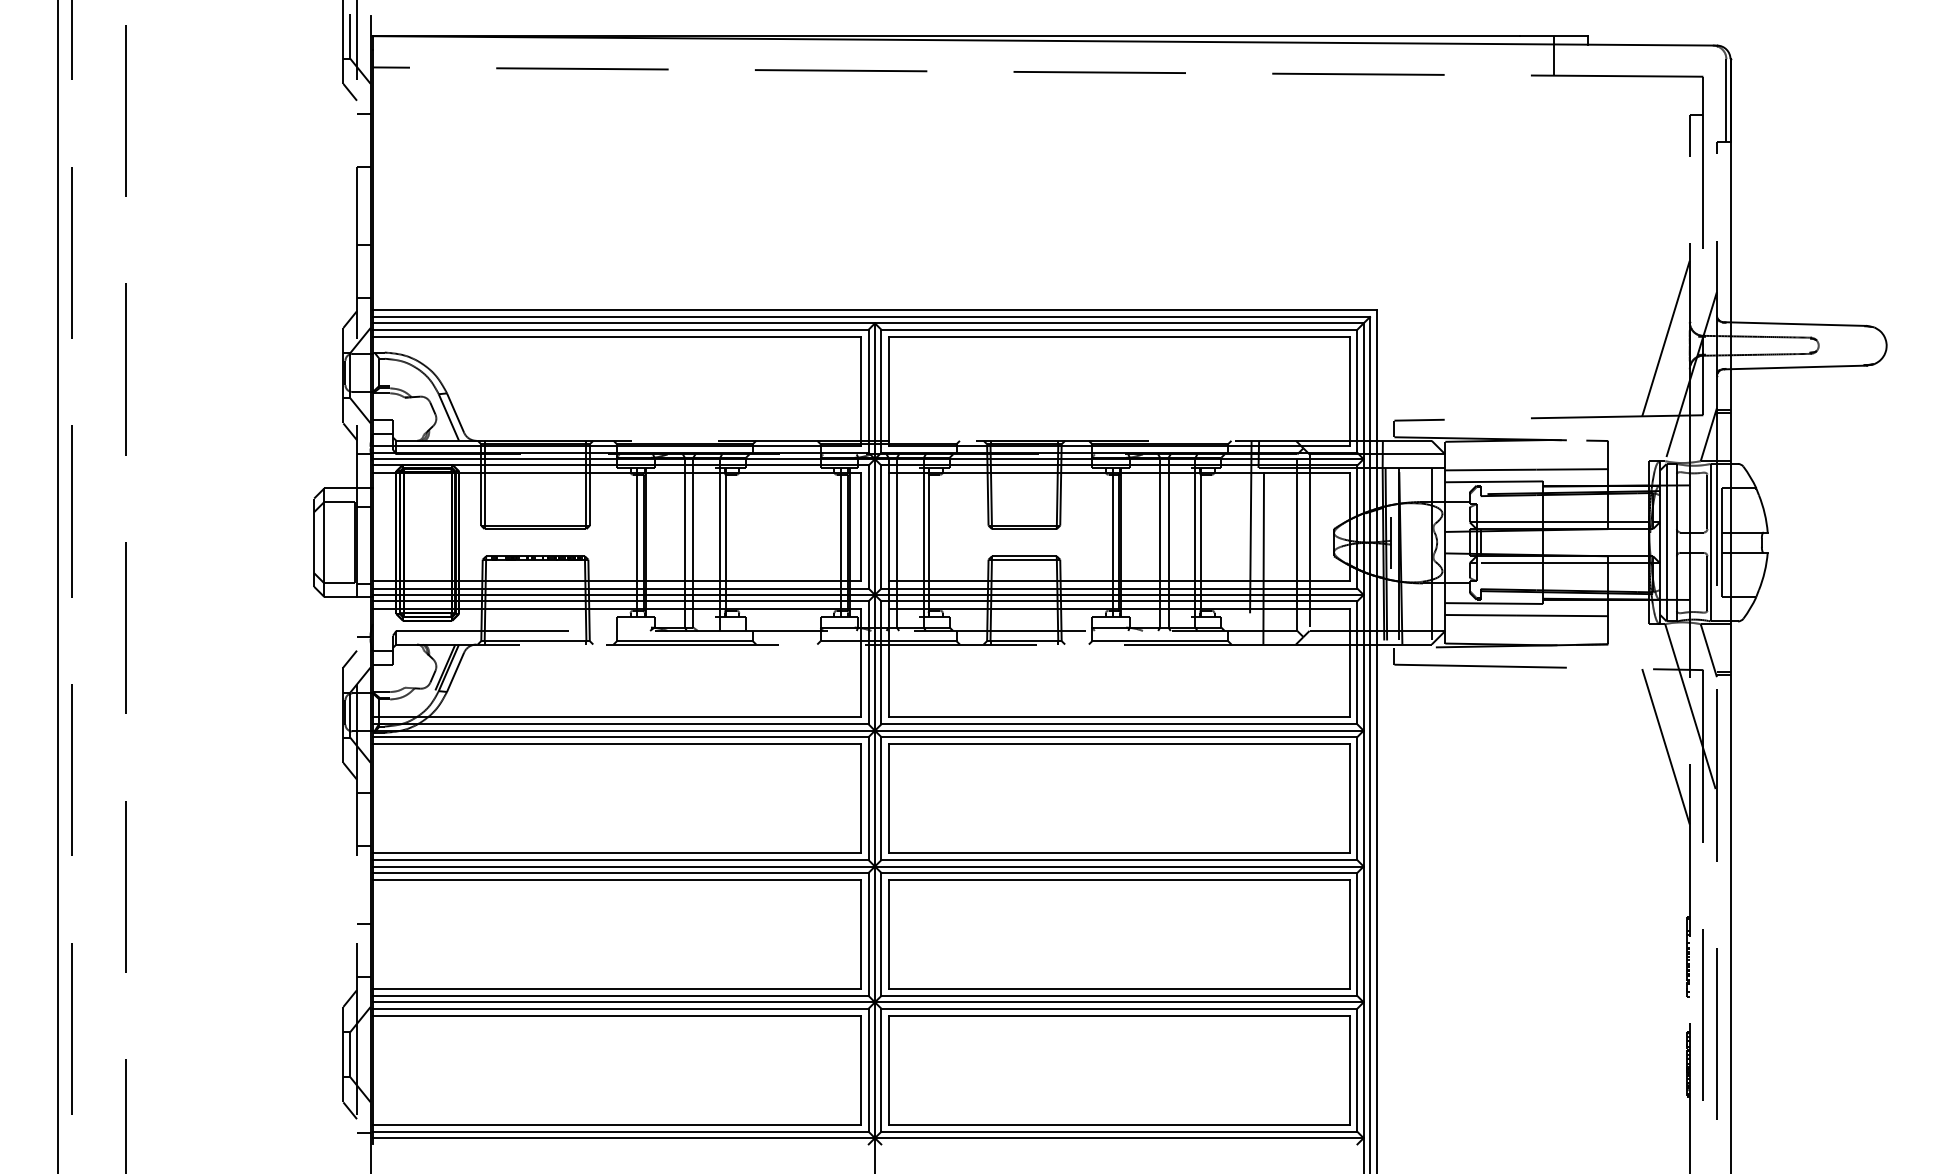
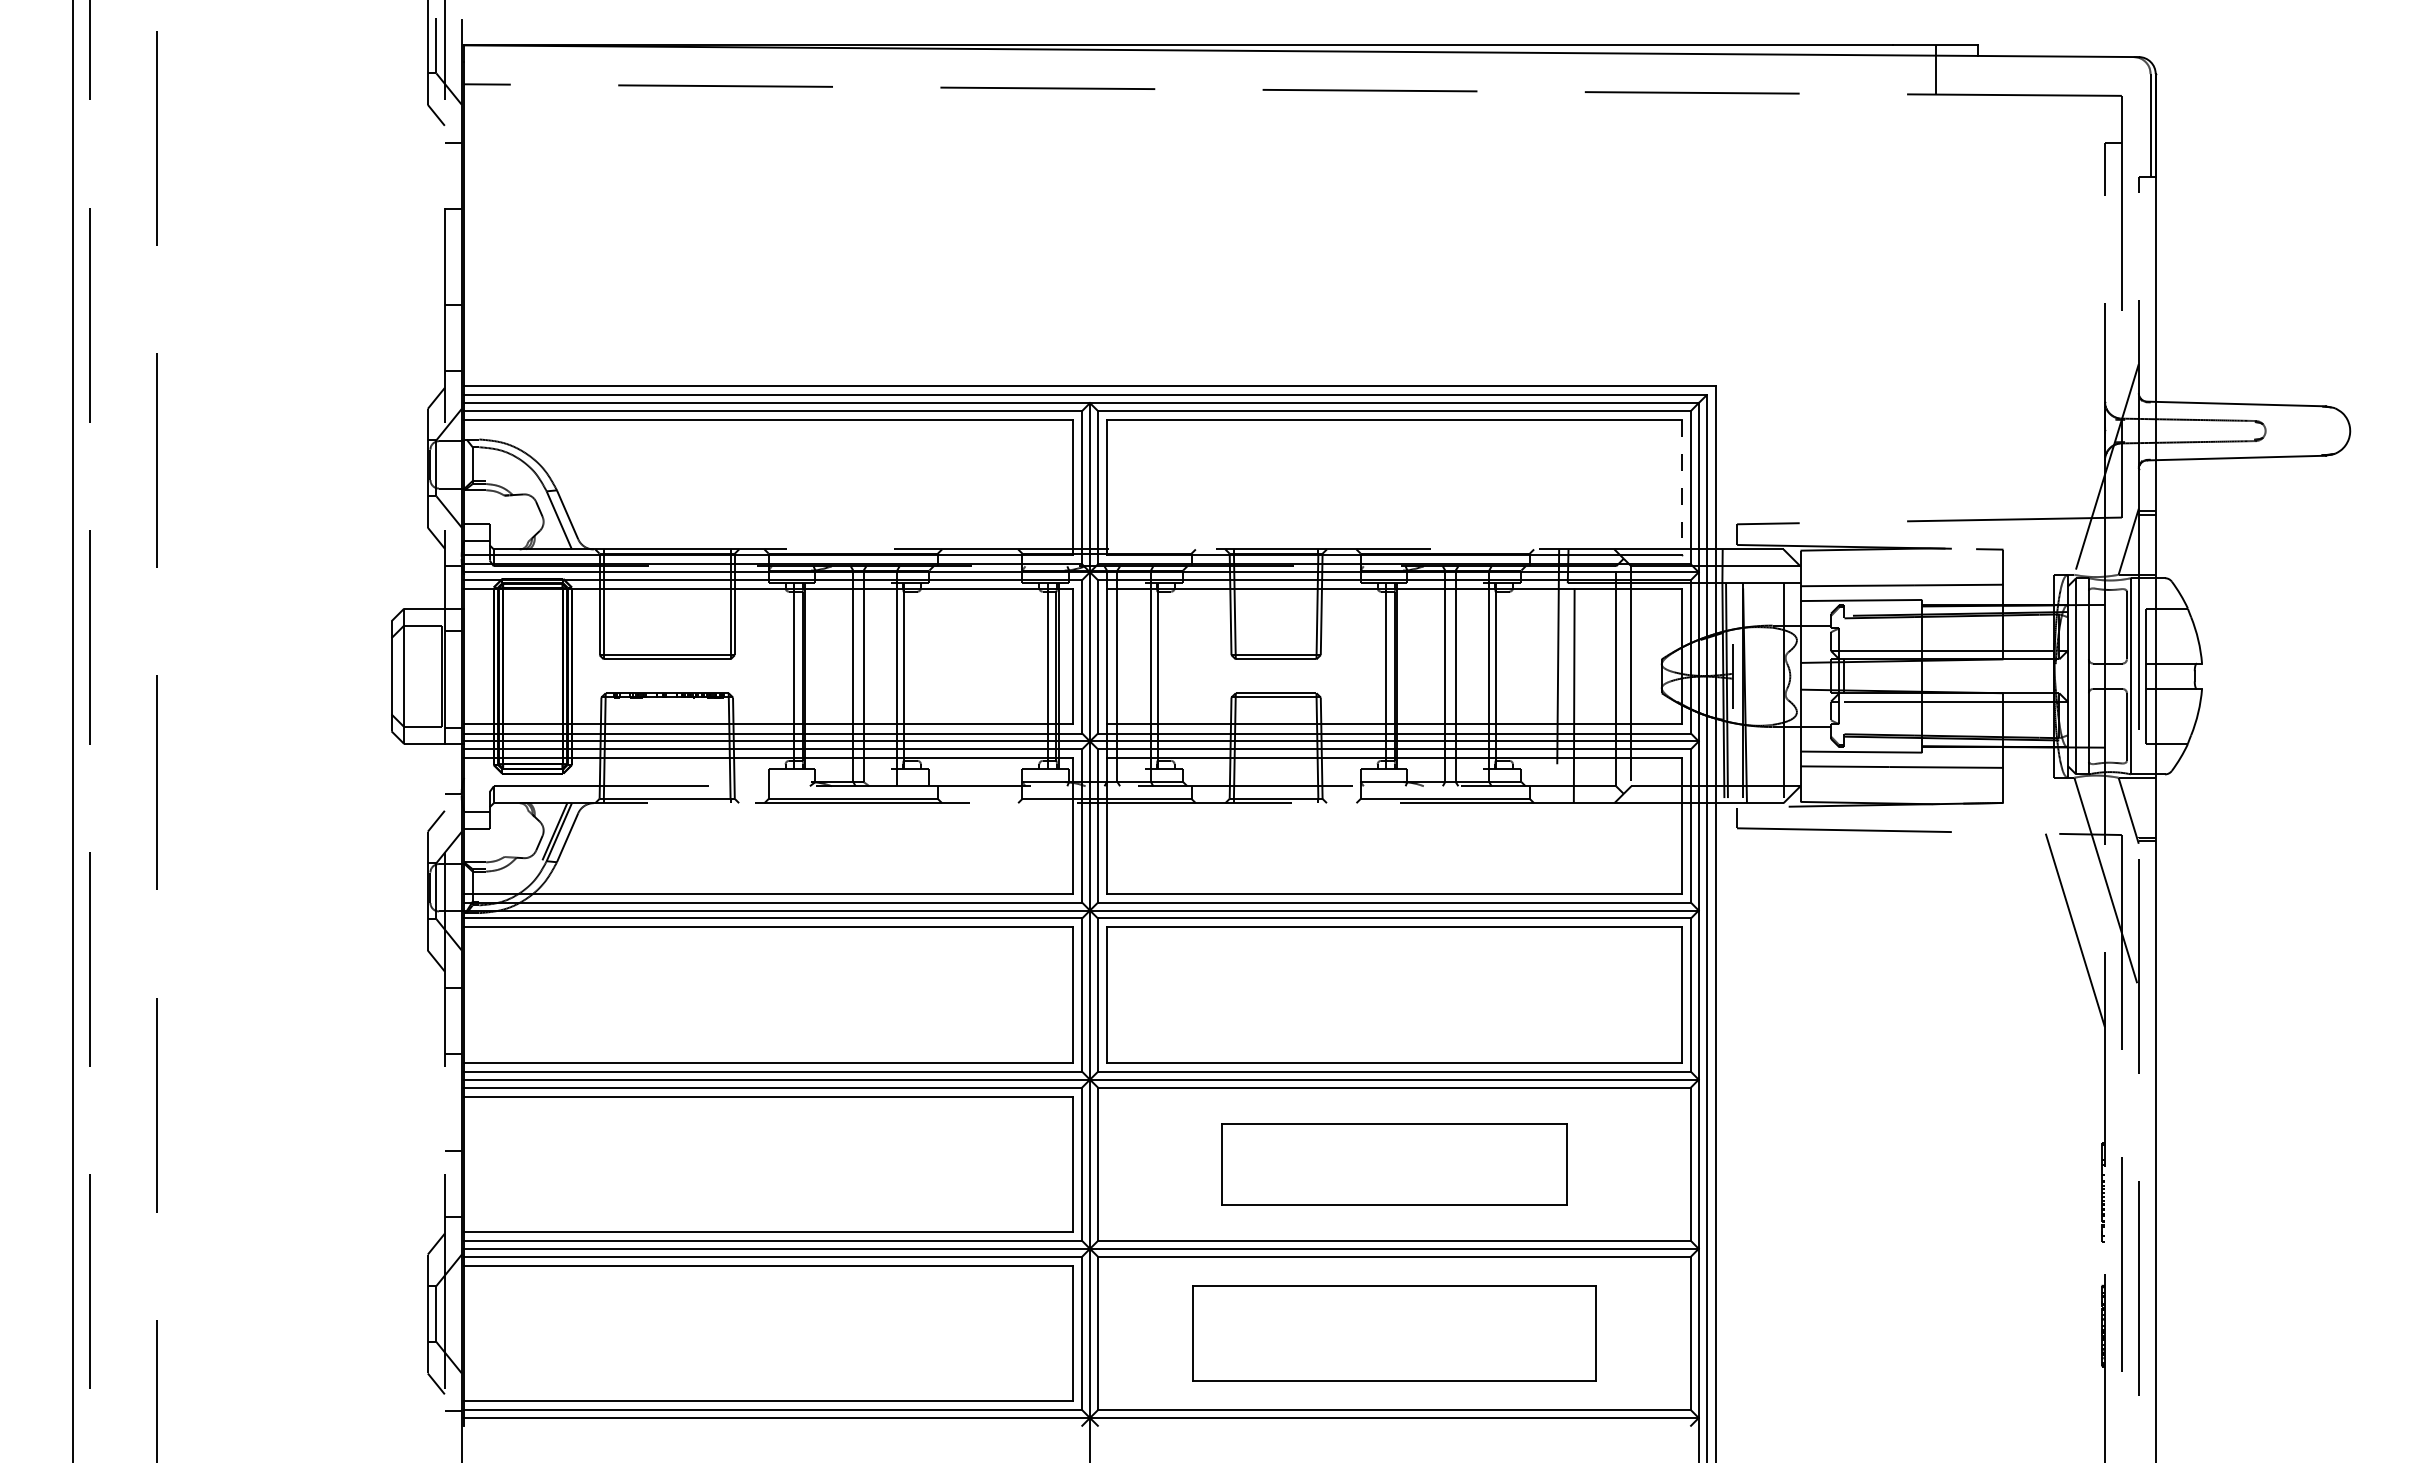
line: (1665, 338) -> (2074, 421), removed
line: (1350, 391) -> (1682, 487), solid -> dashed
part: (1119, 934) -> (1394, 1164), size x0.6
part: (1119, 1070) -> (1394, 1333), size x0.7

